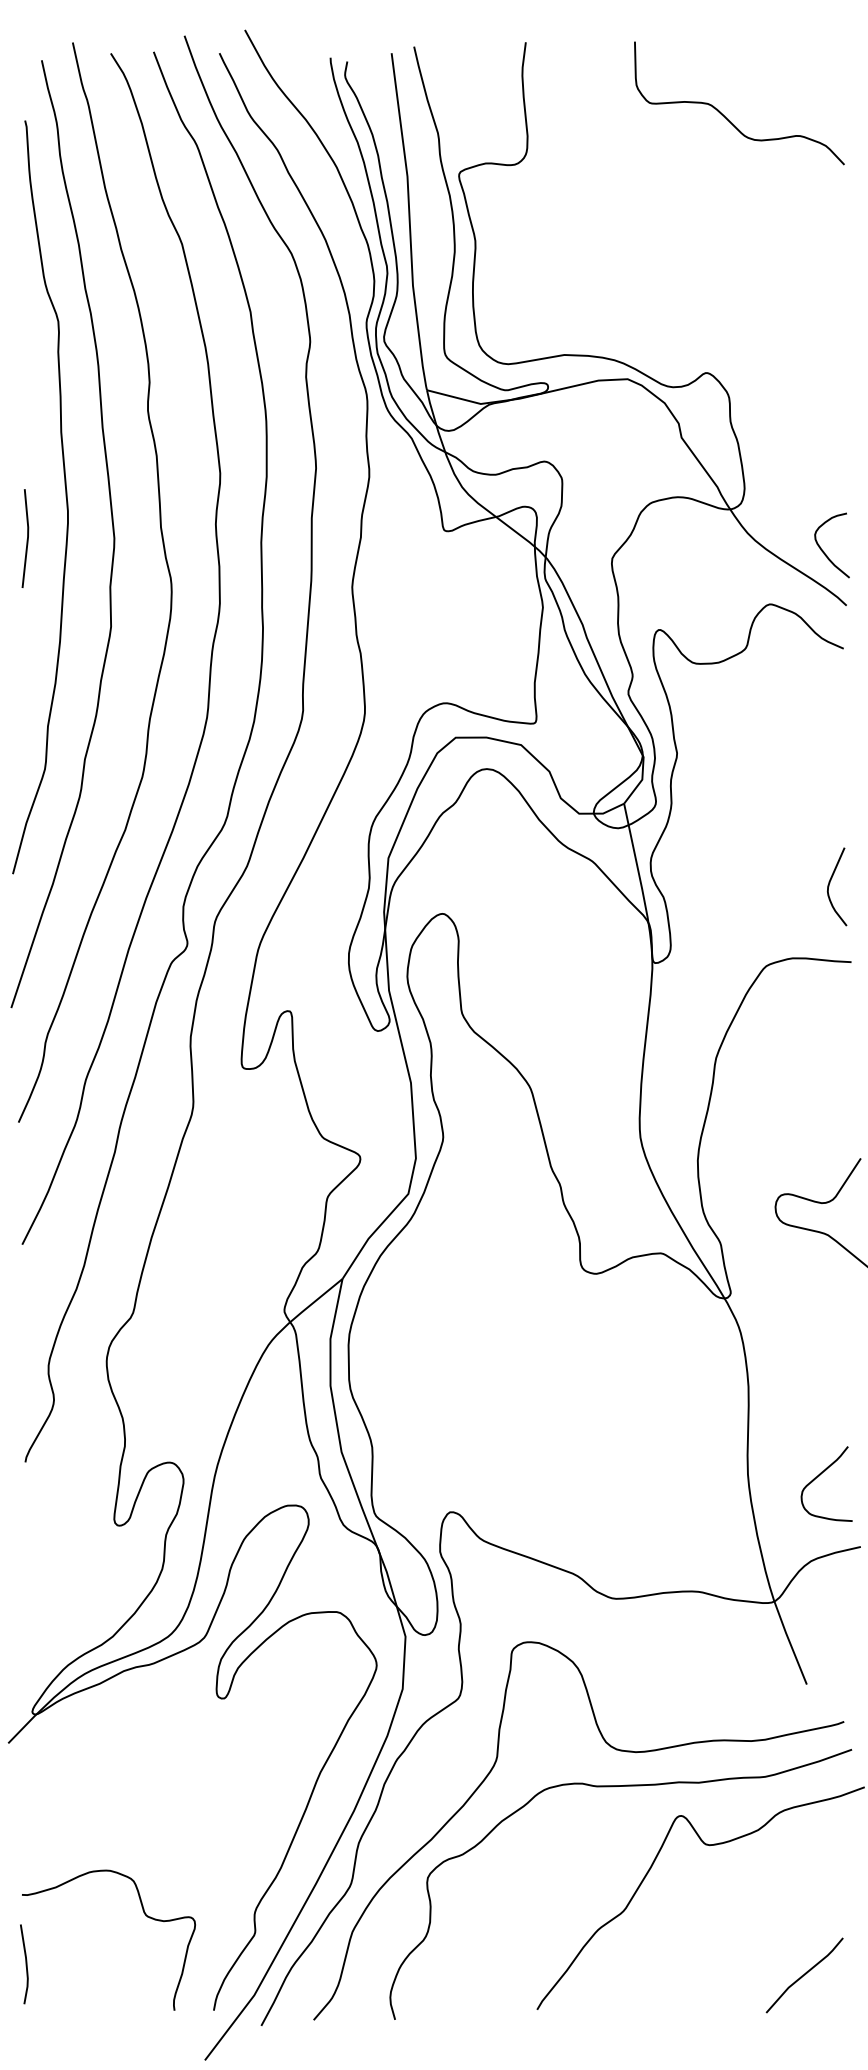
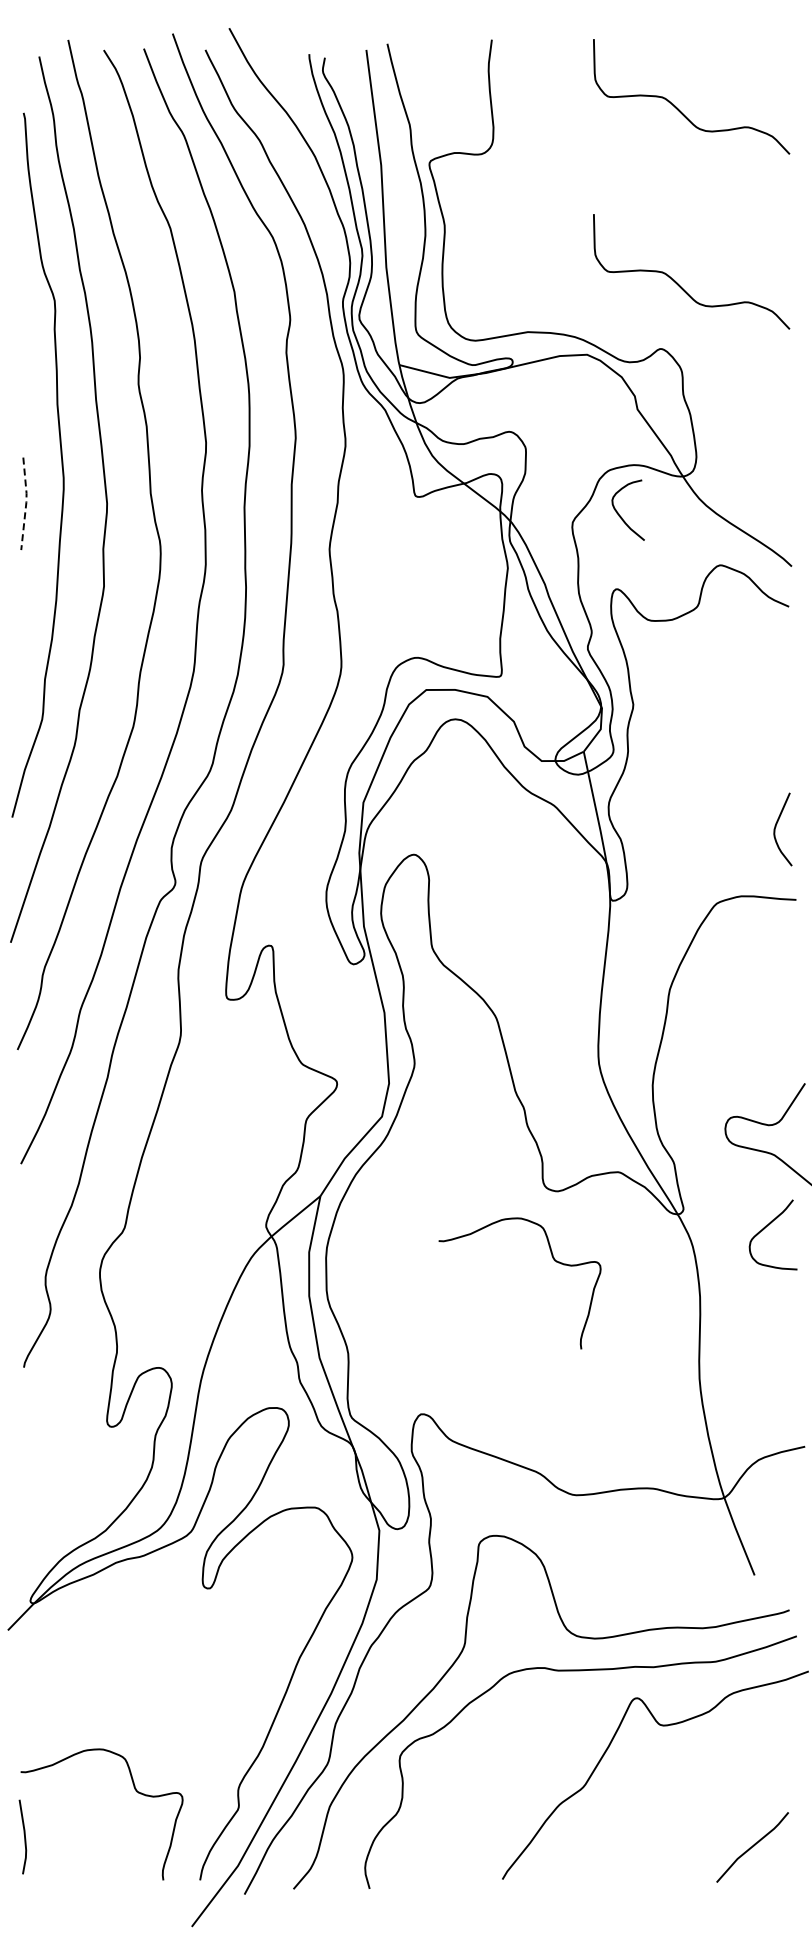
curve: (725, 302) -> (678, 283), added
line: (28, 538) -> (26, 503), solid -> dashed
curve: (823, 551) -> (620, 515), moved
curve: (591, 1347) -> (553, 1260), added
curve: (819, 1476) -> (766, 1227), moved

